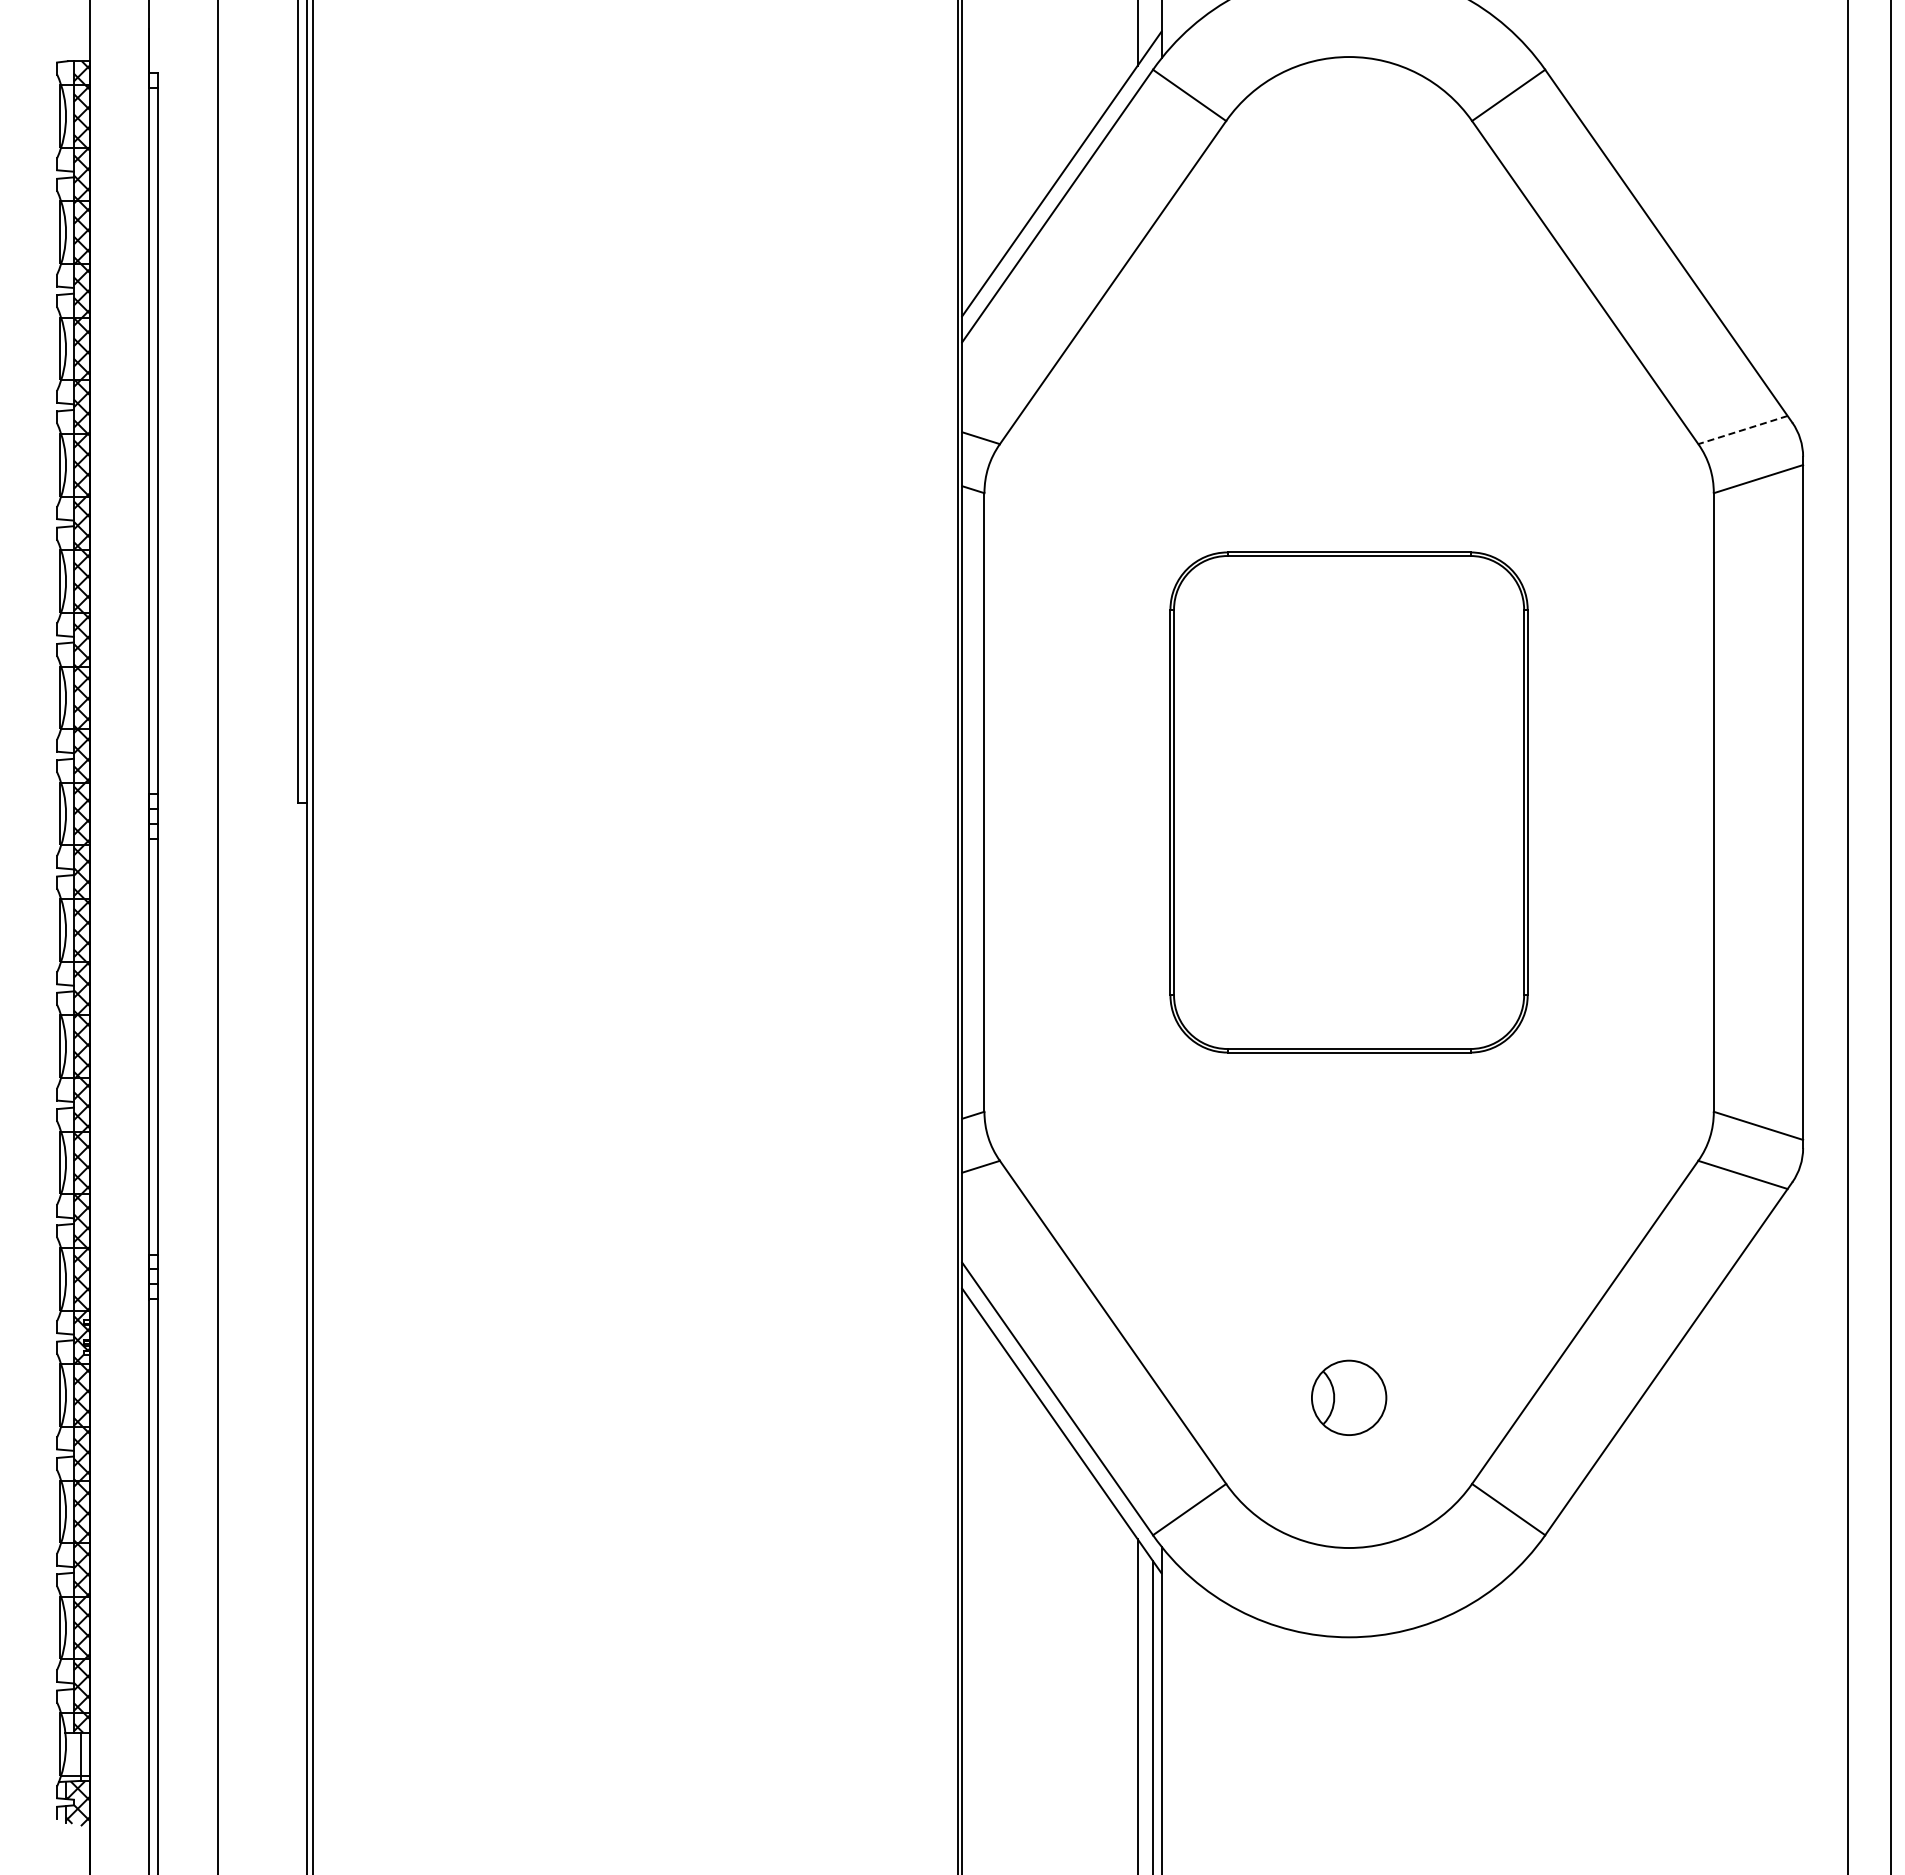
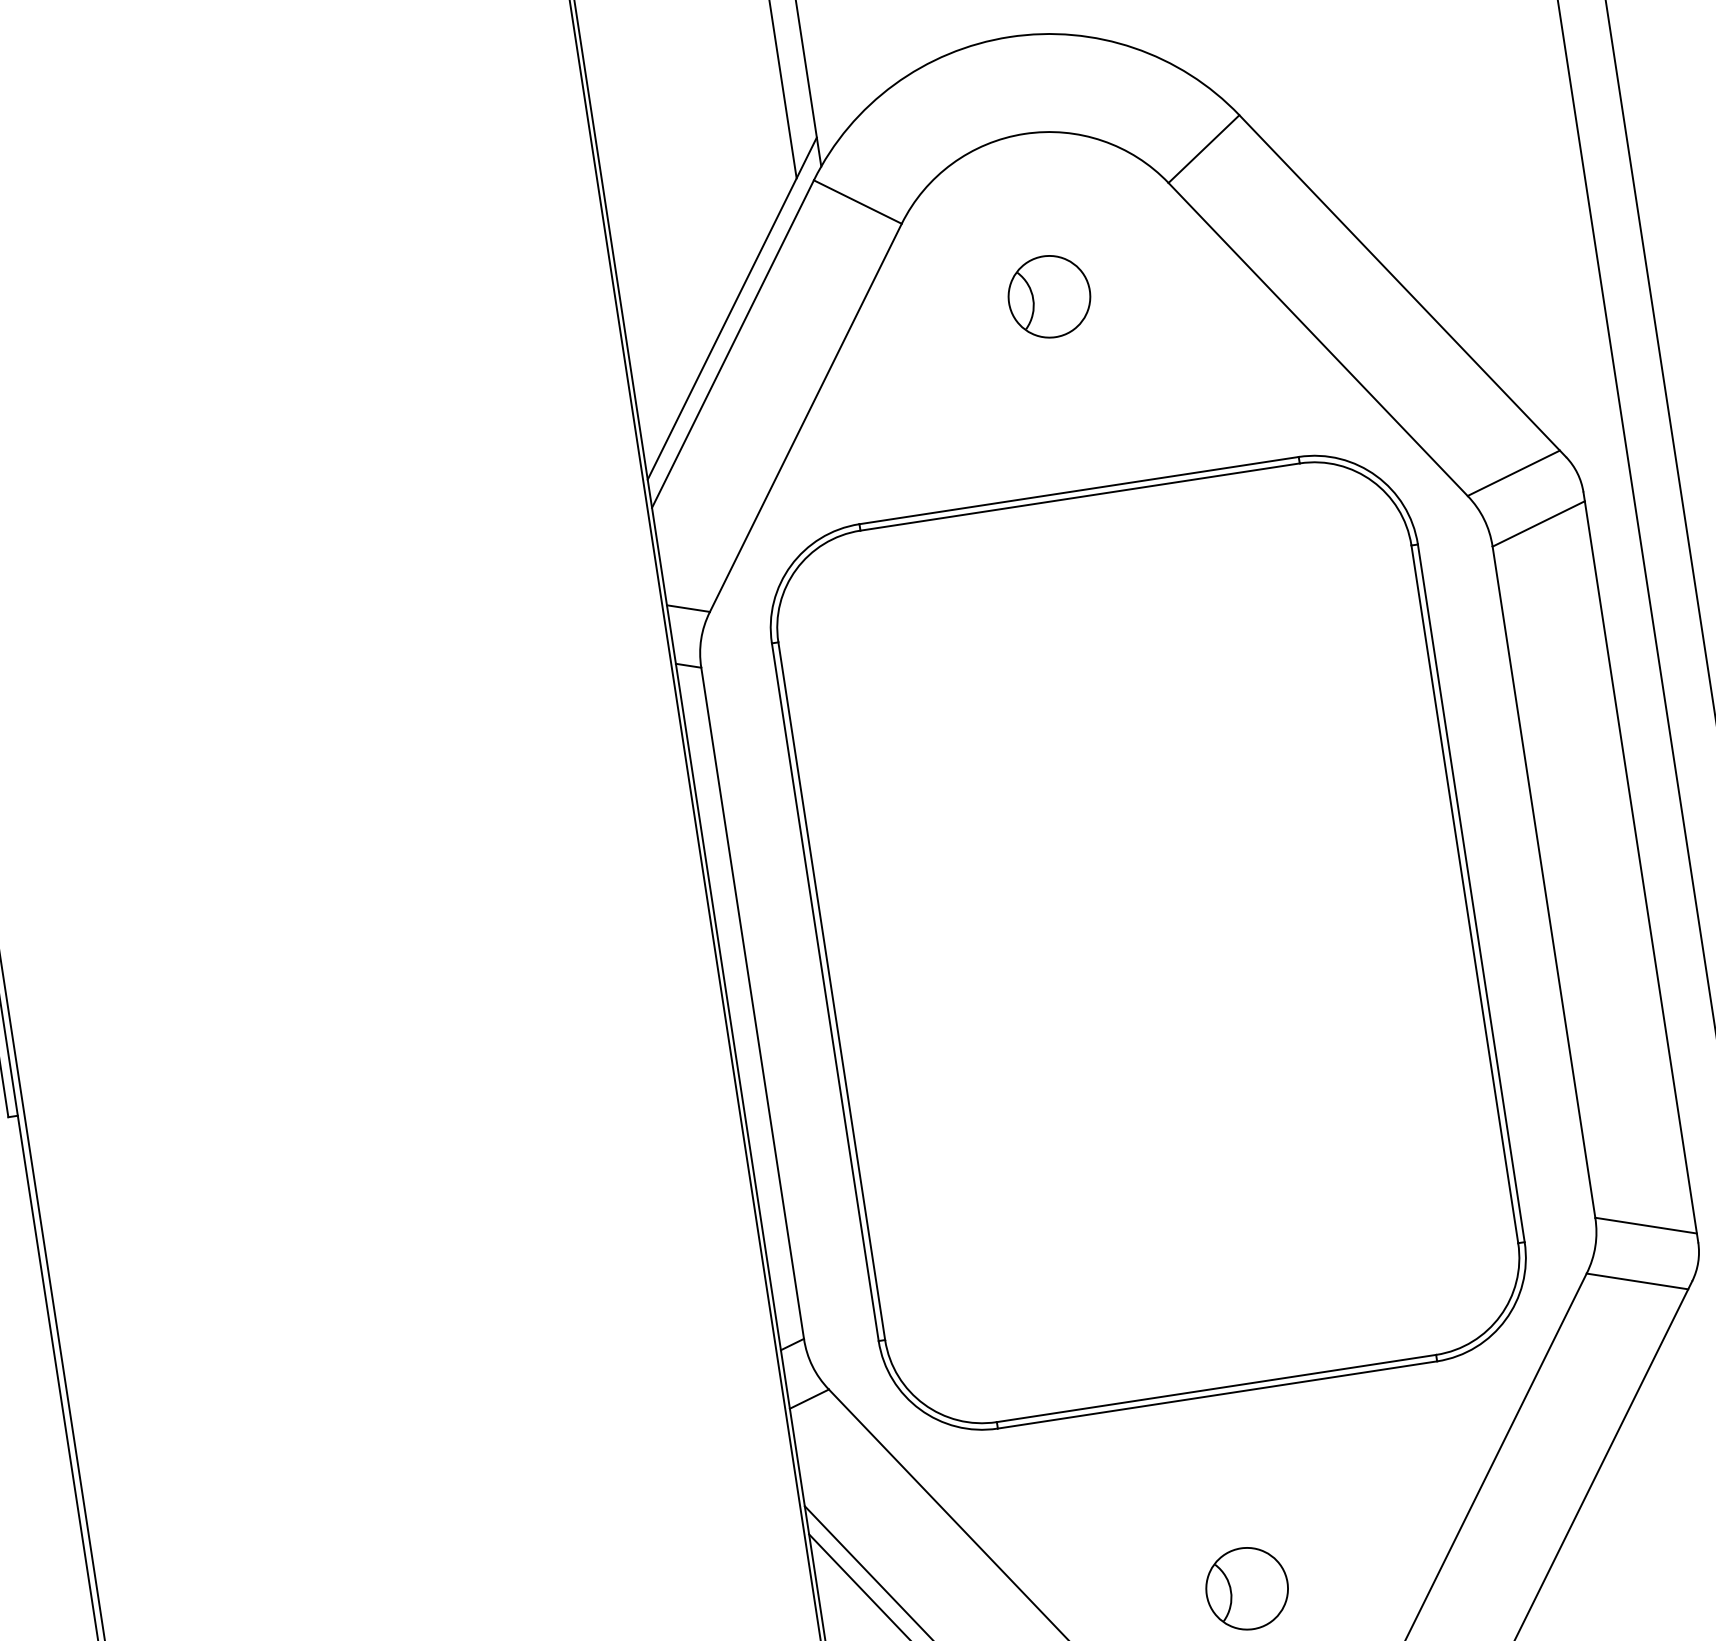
part: (1349, 207) -> (1049, 297), added
line: (1743, 430) -> (1514, 473), dashed -> solid
part: (1348, 802) -> (1147, 942), size x1.67

